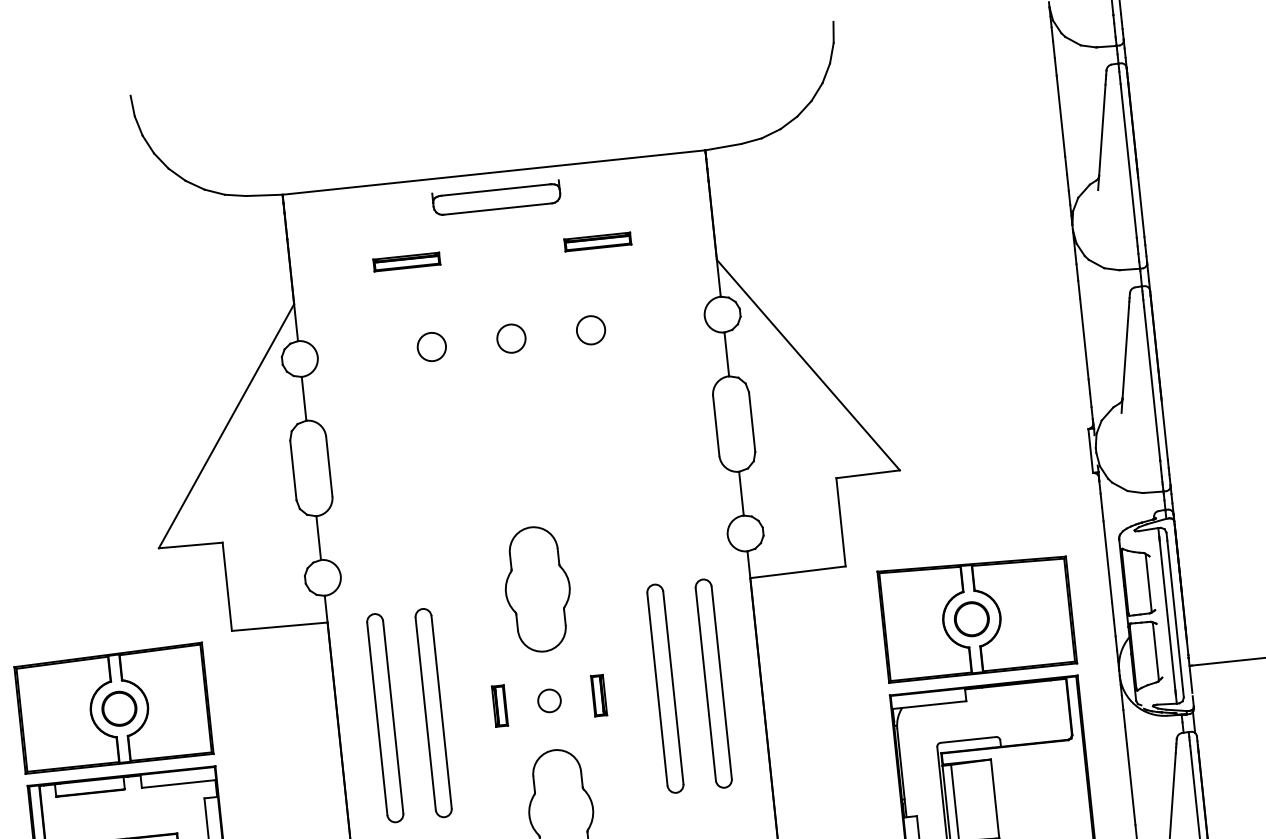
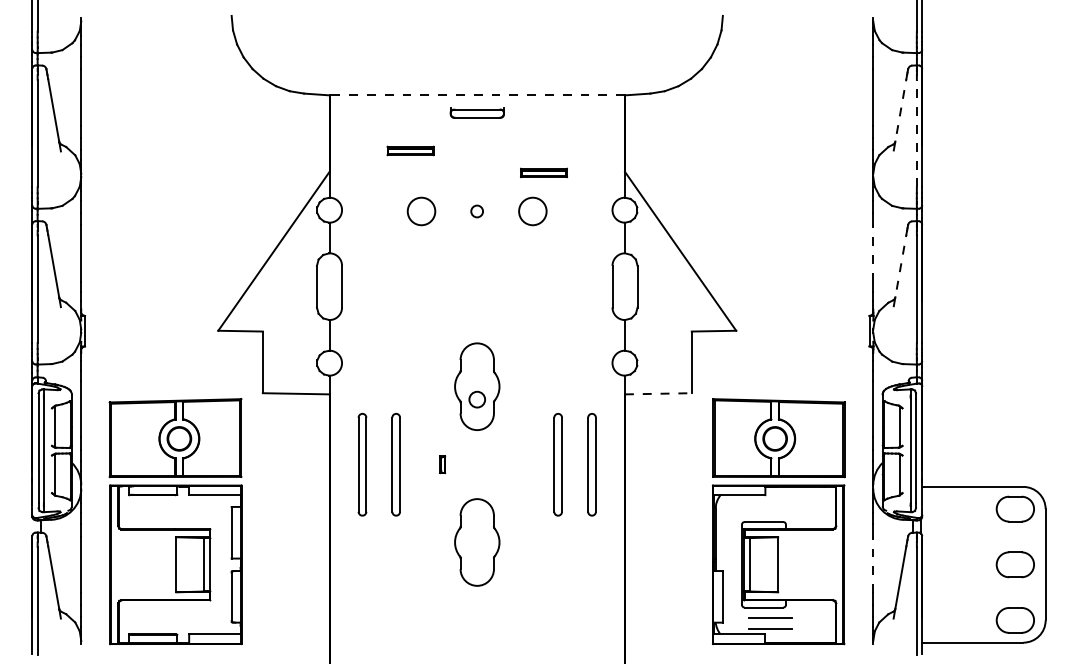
line: (1102, 137) -> (900, 115), solid -> dashed
line: (1128, 161) -> (916, 133), solid -> dashed
line: (494, 172) -> (477, 95), solid -> dashed
part: (496, 196) -> (477, 112), size x0.6
part: (597, 241) -> (543, 172), moved
circle: (590, 330) -> (532, 211), size x1.4
line: (1084, 337) -> (873, 252), solid -> dashed
circle: (510, 338) -> (476, 211), size x0.6
circle: (431, 347) -> (421, 211), size x1.4
line: (1126, 360) -> (900, 271), solid -> dashed
line: (798, 571) -> (658, 393), solid -> dashed
part: (712, 683) -> (591, 464), size x0.7
part: (664, 688) -> (557, 464), size x0.7
part: (598, 695) -> (511, 464), removed
circle: (548, 700) -> (476, 399), moved
part: (499, 705) -> (442, 464), size x0.6
part: (432, 712) -> (395, 464), size x0.7
part: (385, 717) -> (362, 464), size x0.7
line: (1131, 784) -> (873, 564), solid -> dashed

